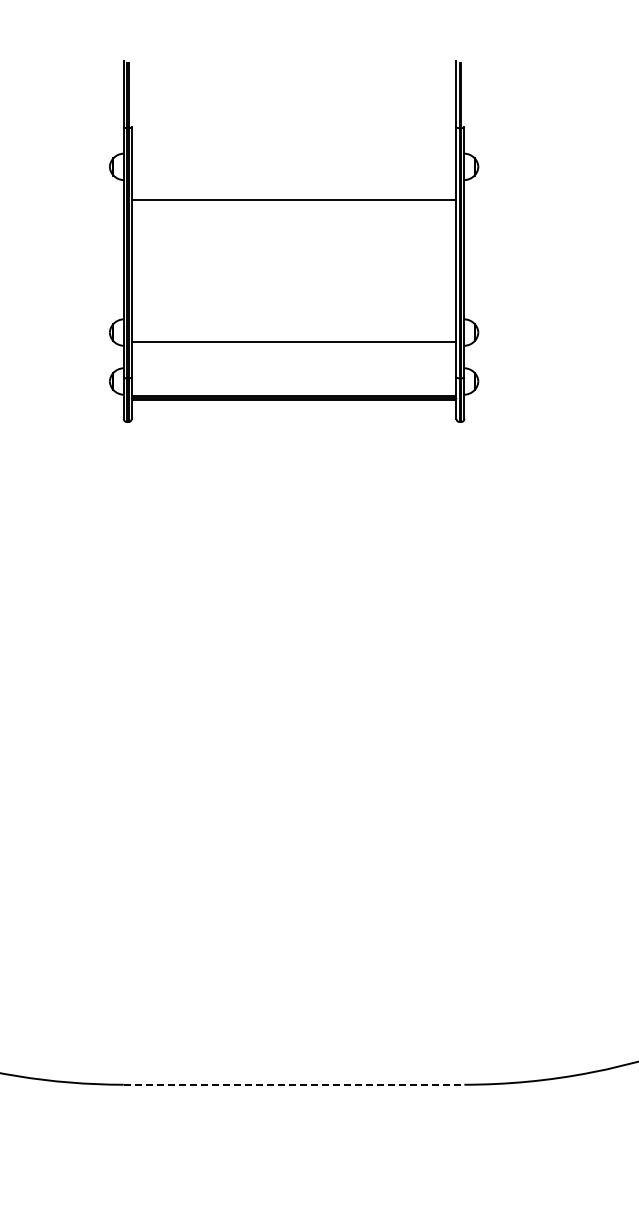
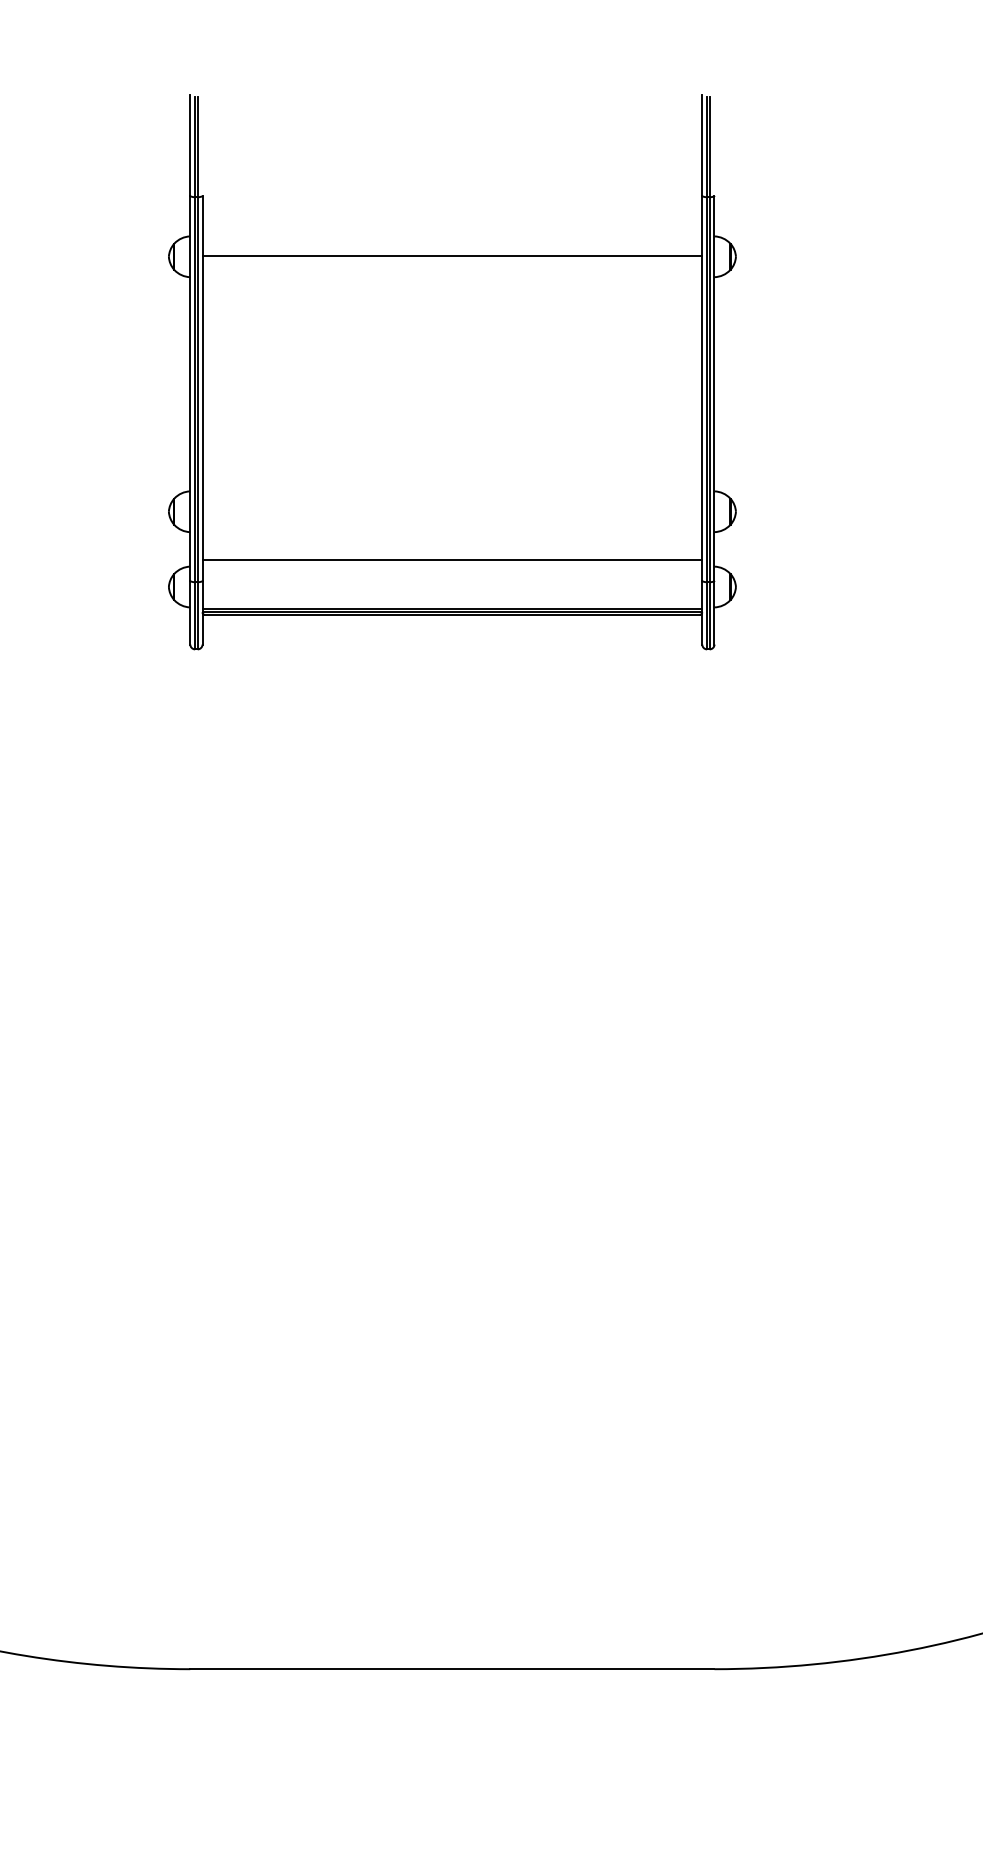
line: (293, 200) -> (451, 256), moved
line: (293, 342) -> (451, 560), moved
line: (294, 1084) -> (453, 1668), dashed -> solid

